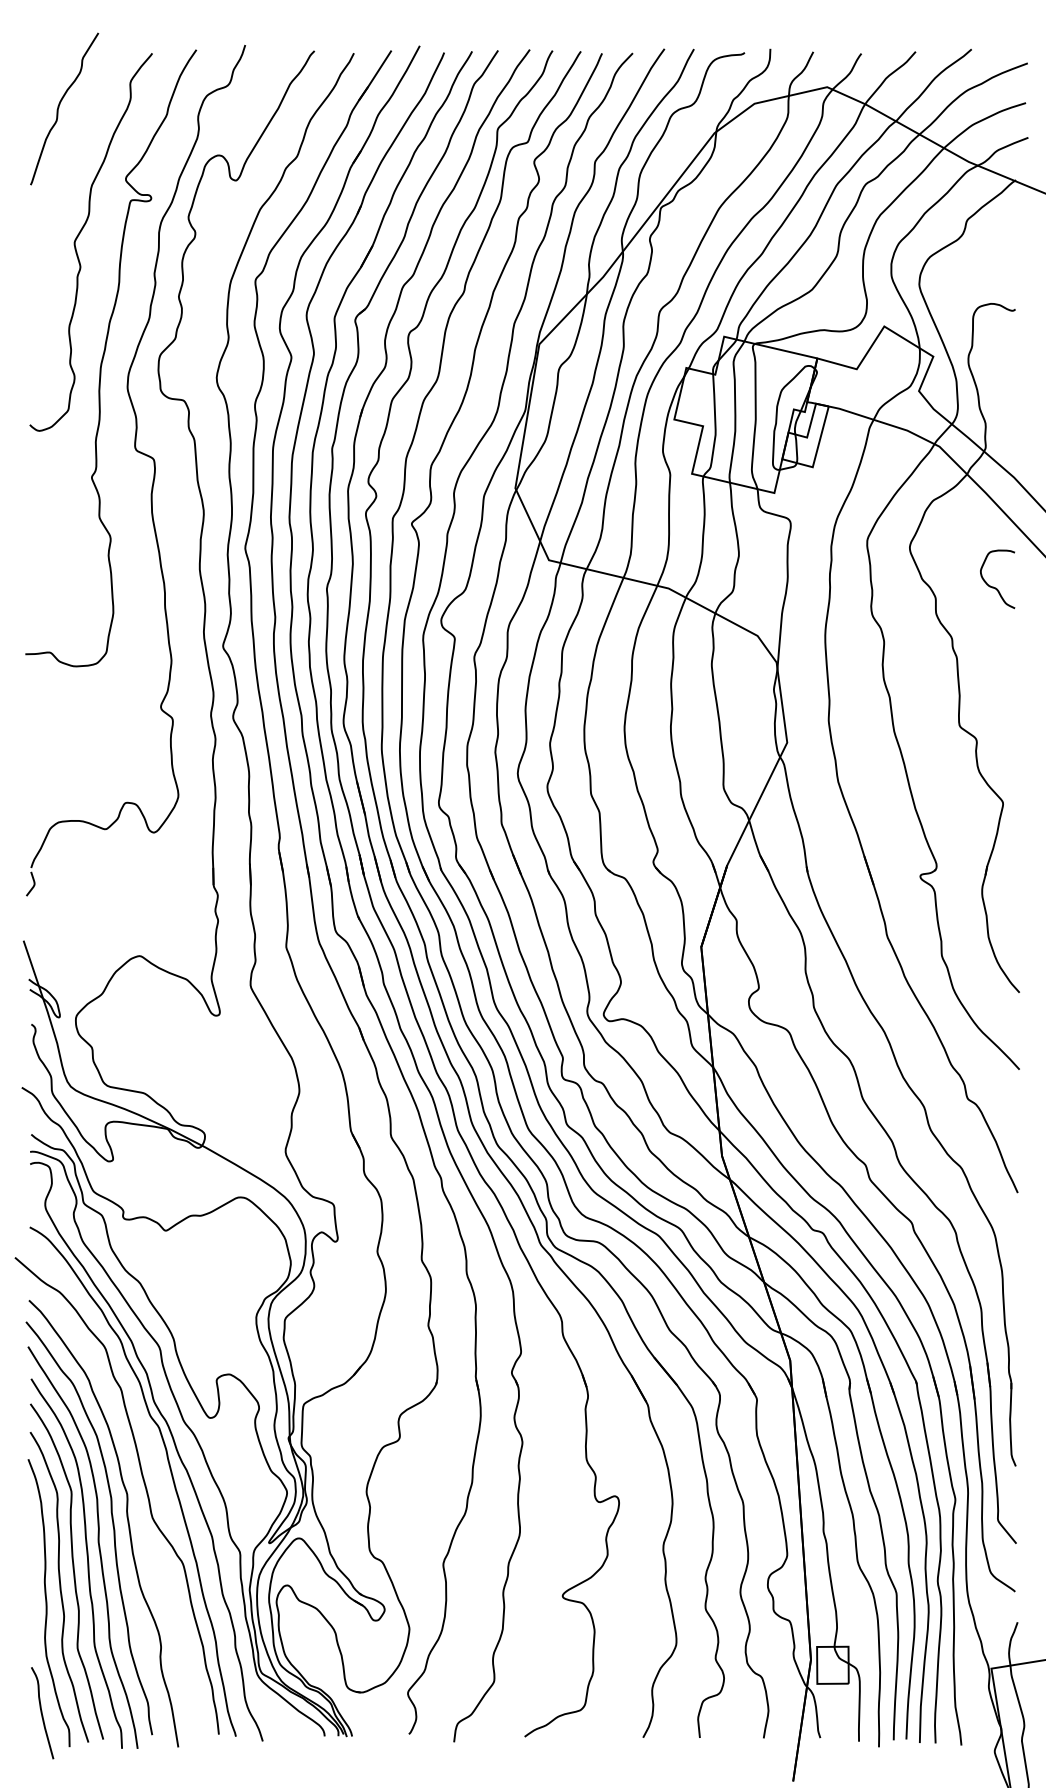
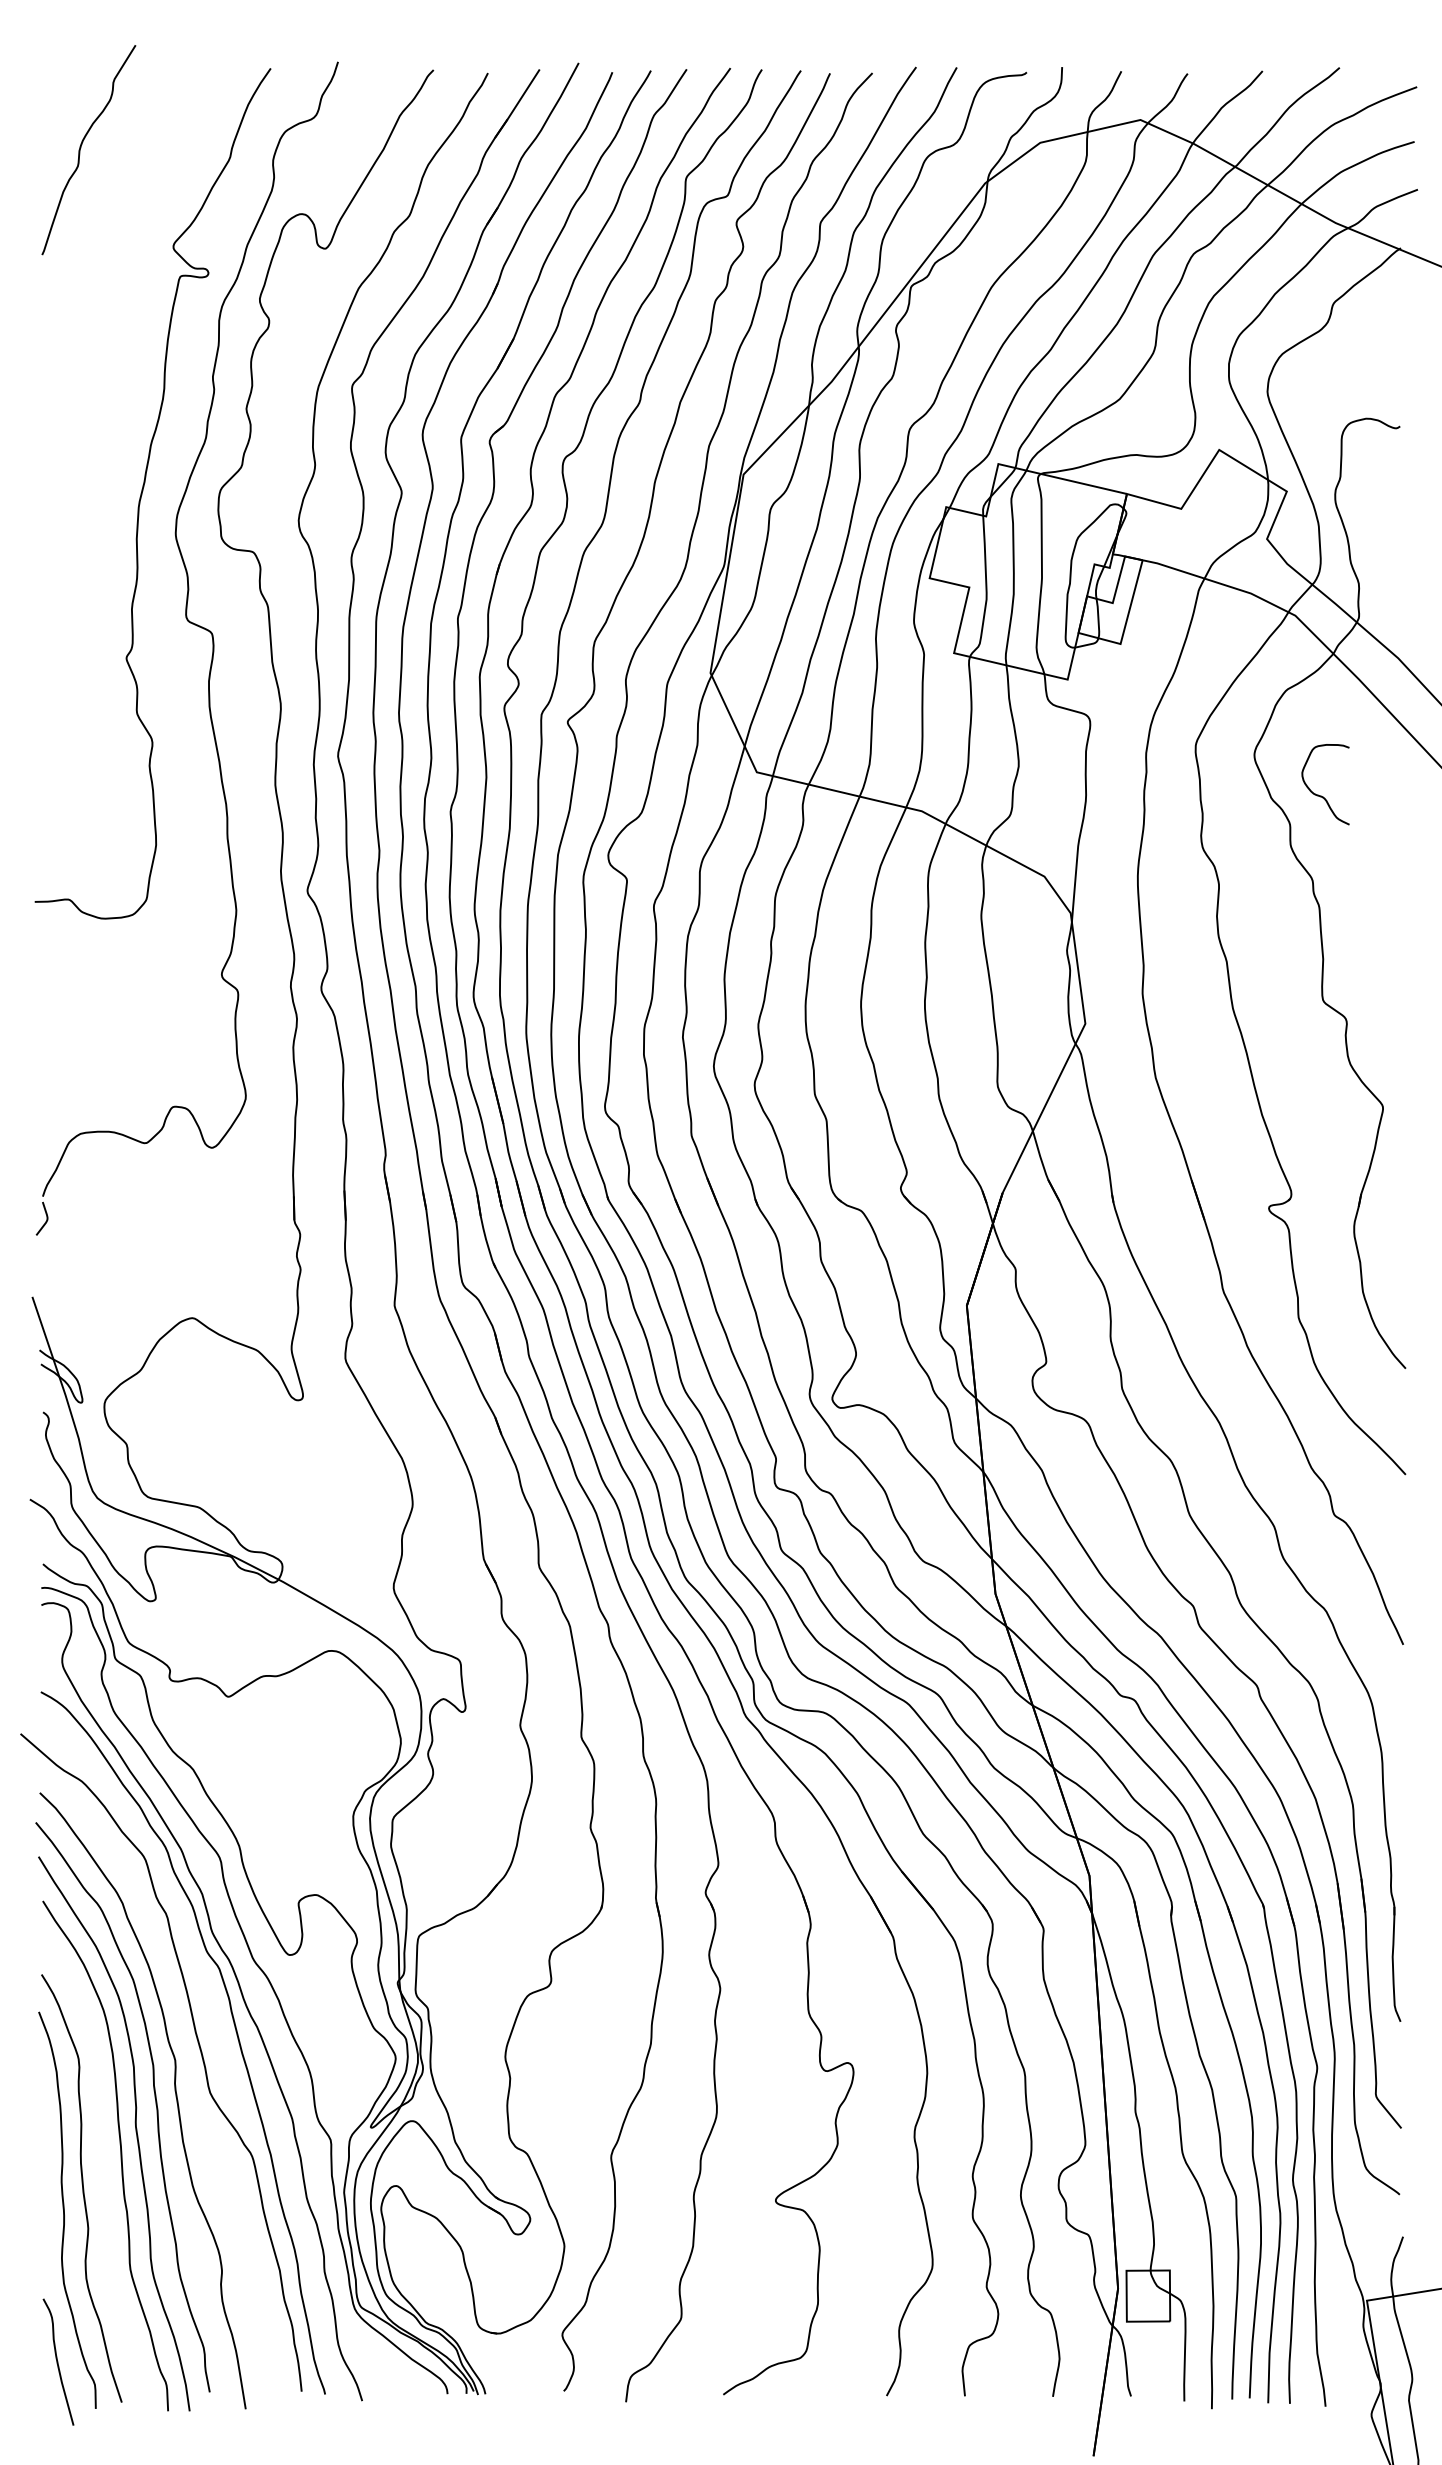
curve: (78, 236) -> (108, 325), removed
curve: (994, 587) -> (1321, 795), moved
curve: (73, 1571) -> (100, 2166), removed

